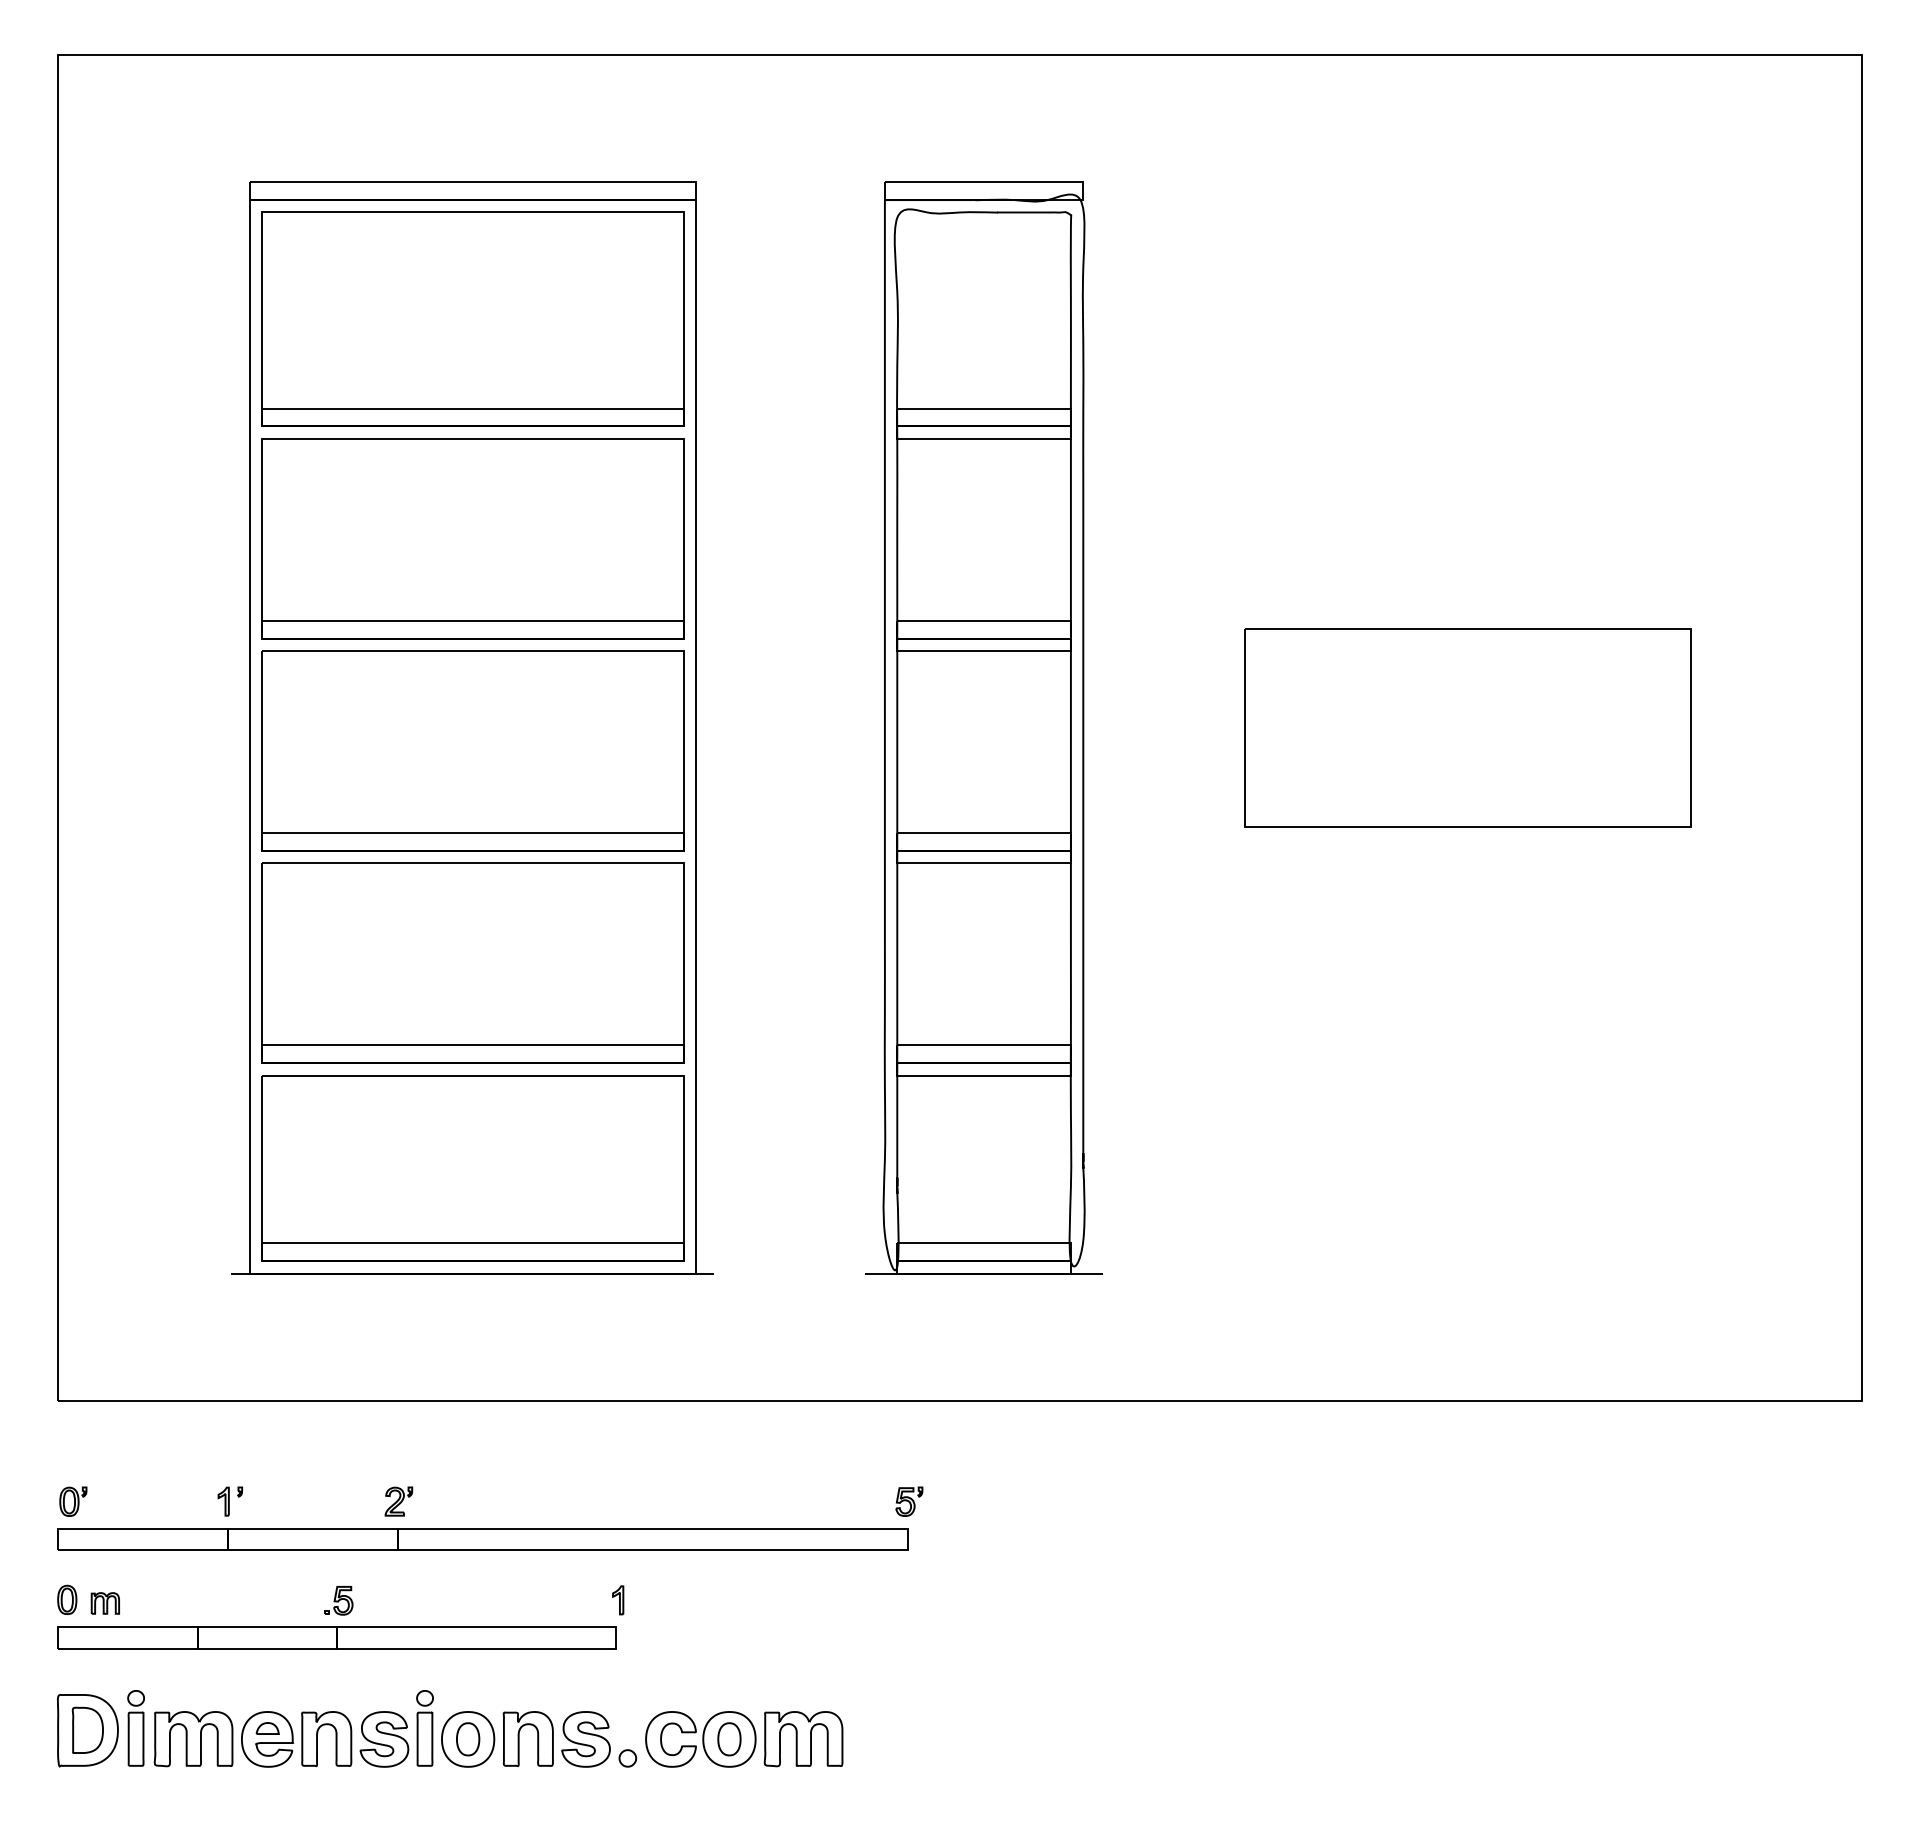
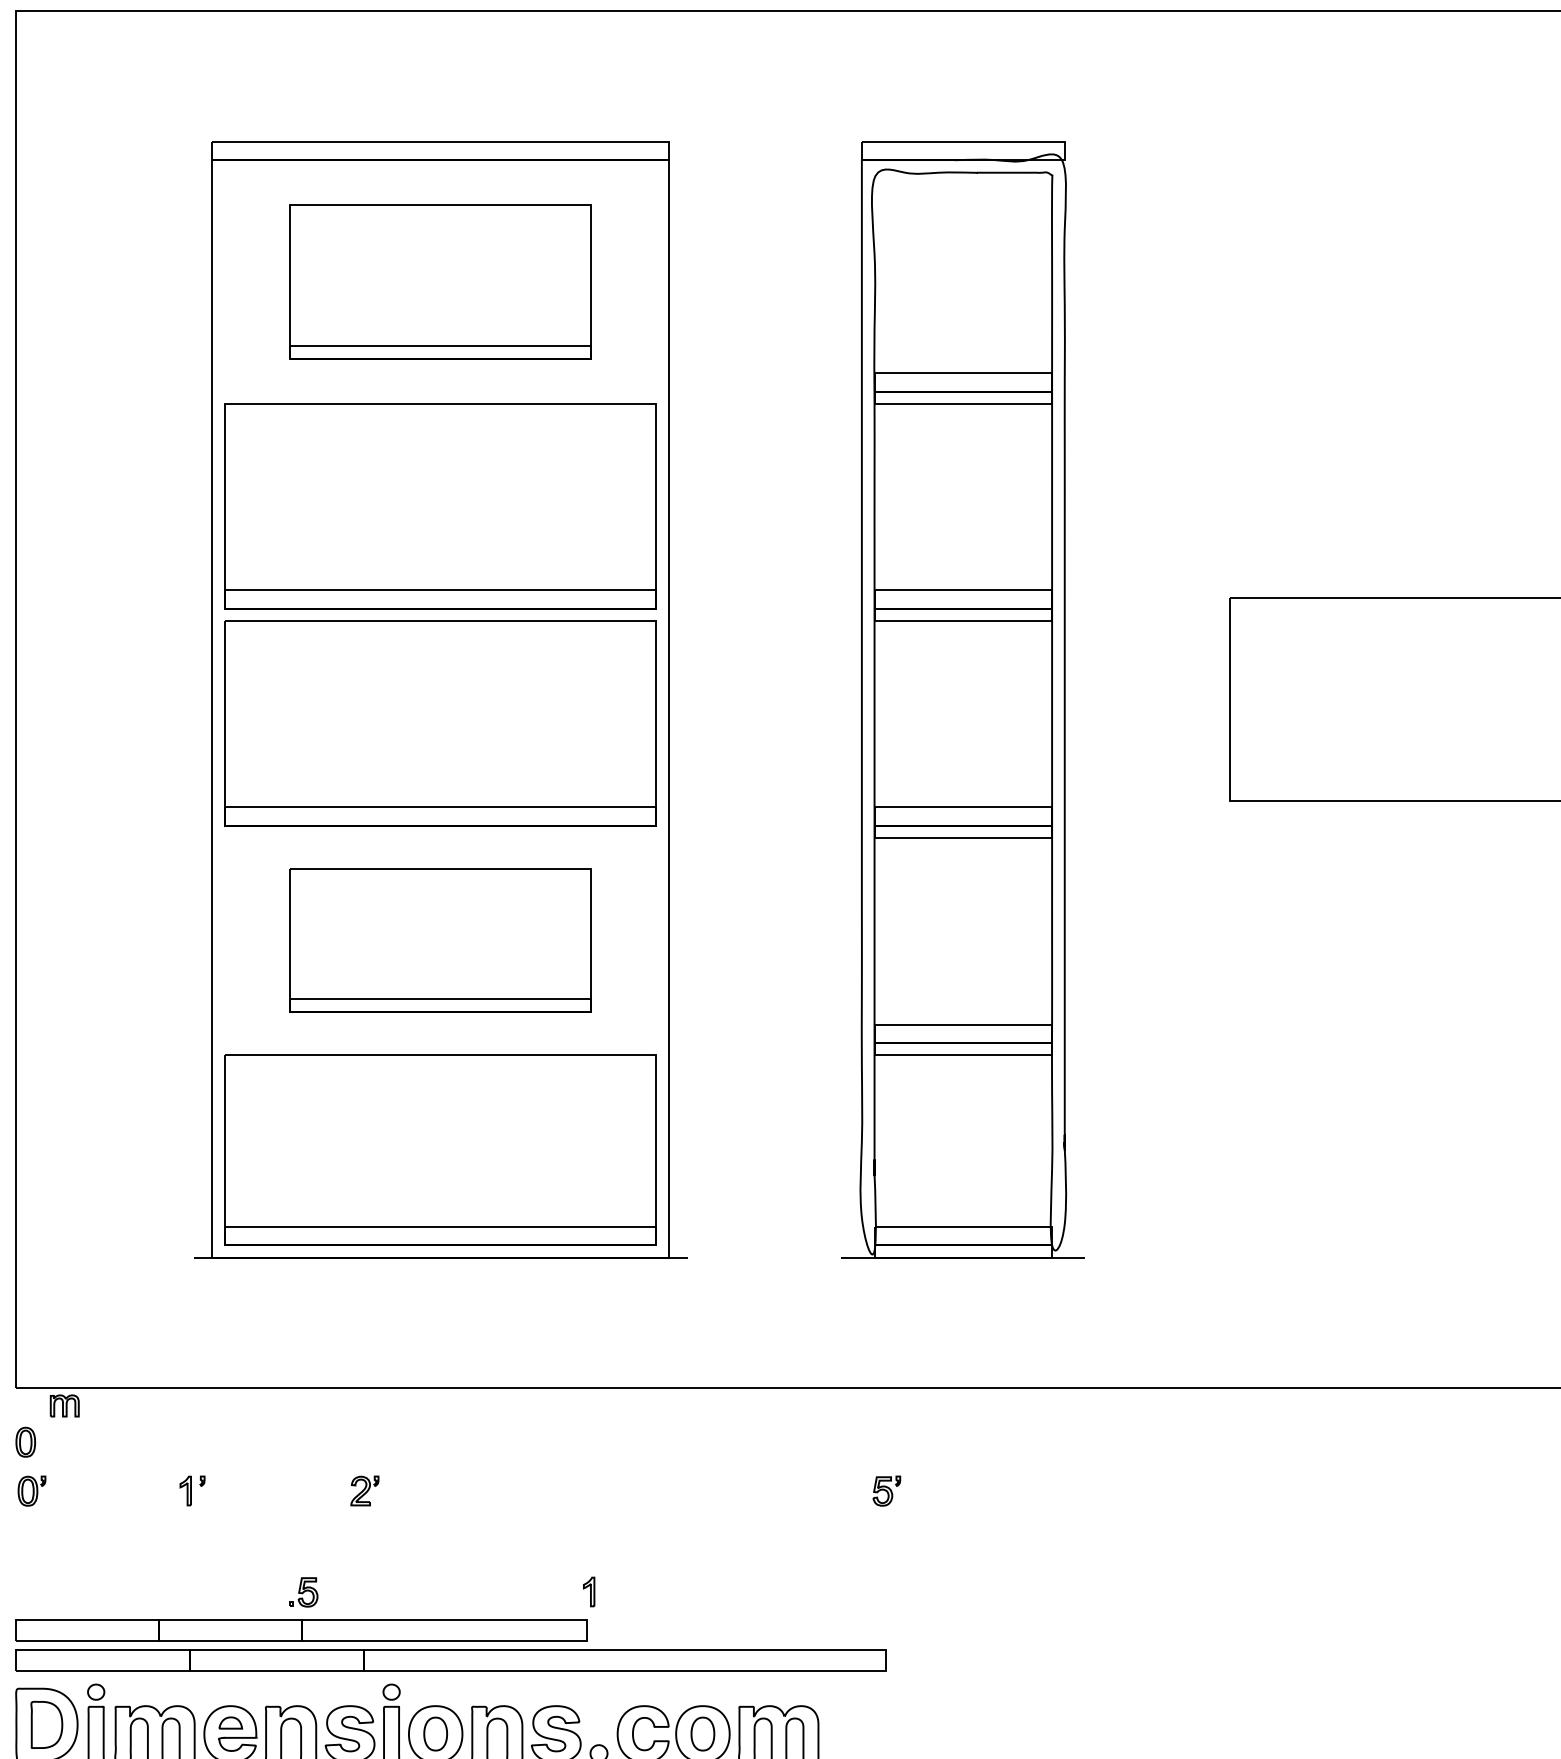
part: (472, 318) -> (440, 281), size x0.7
part: (472, 962) -> (440, 939), size x0.7
part: (482, 1539) -> (450, 1660), moved
part: (67, 1599) -> (26, 1441), moved
part: (104, 1603) -> (63, 1406), moved

